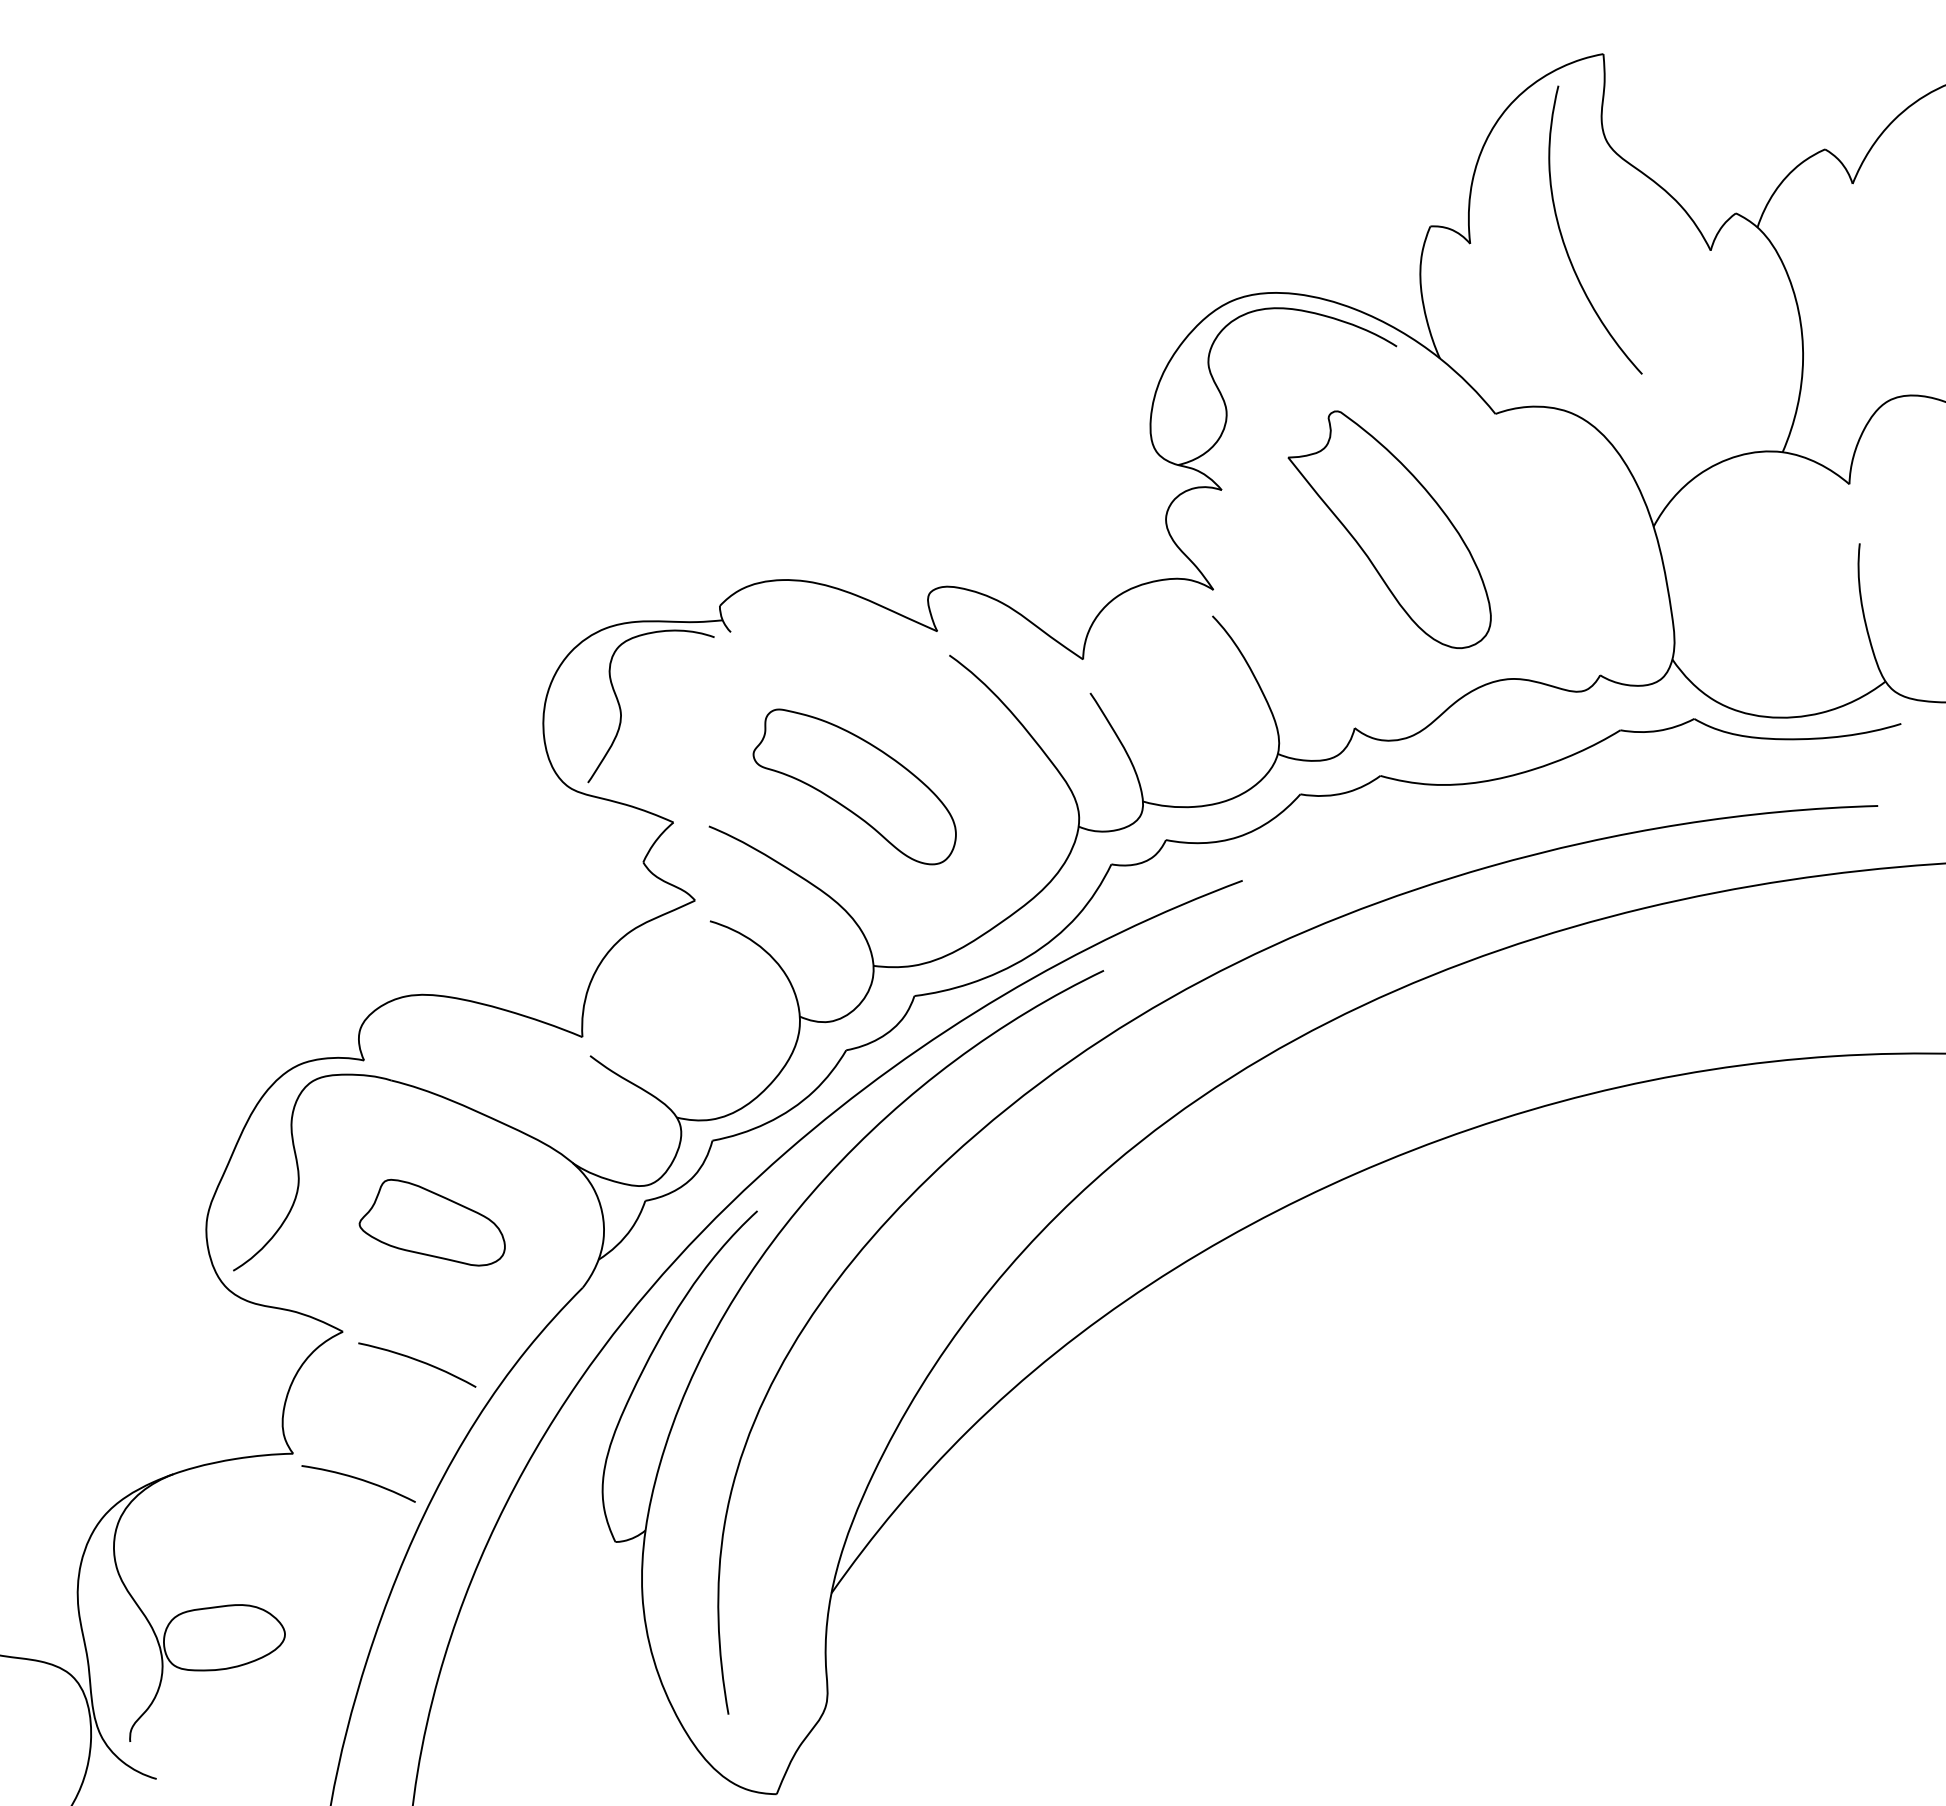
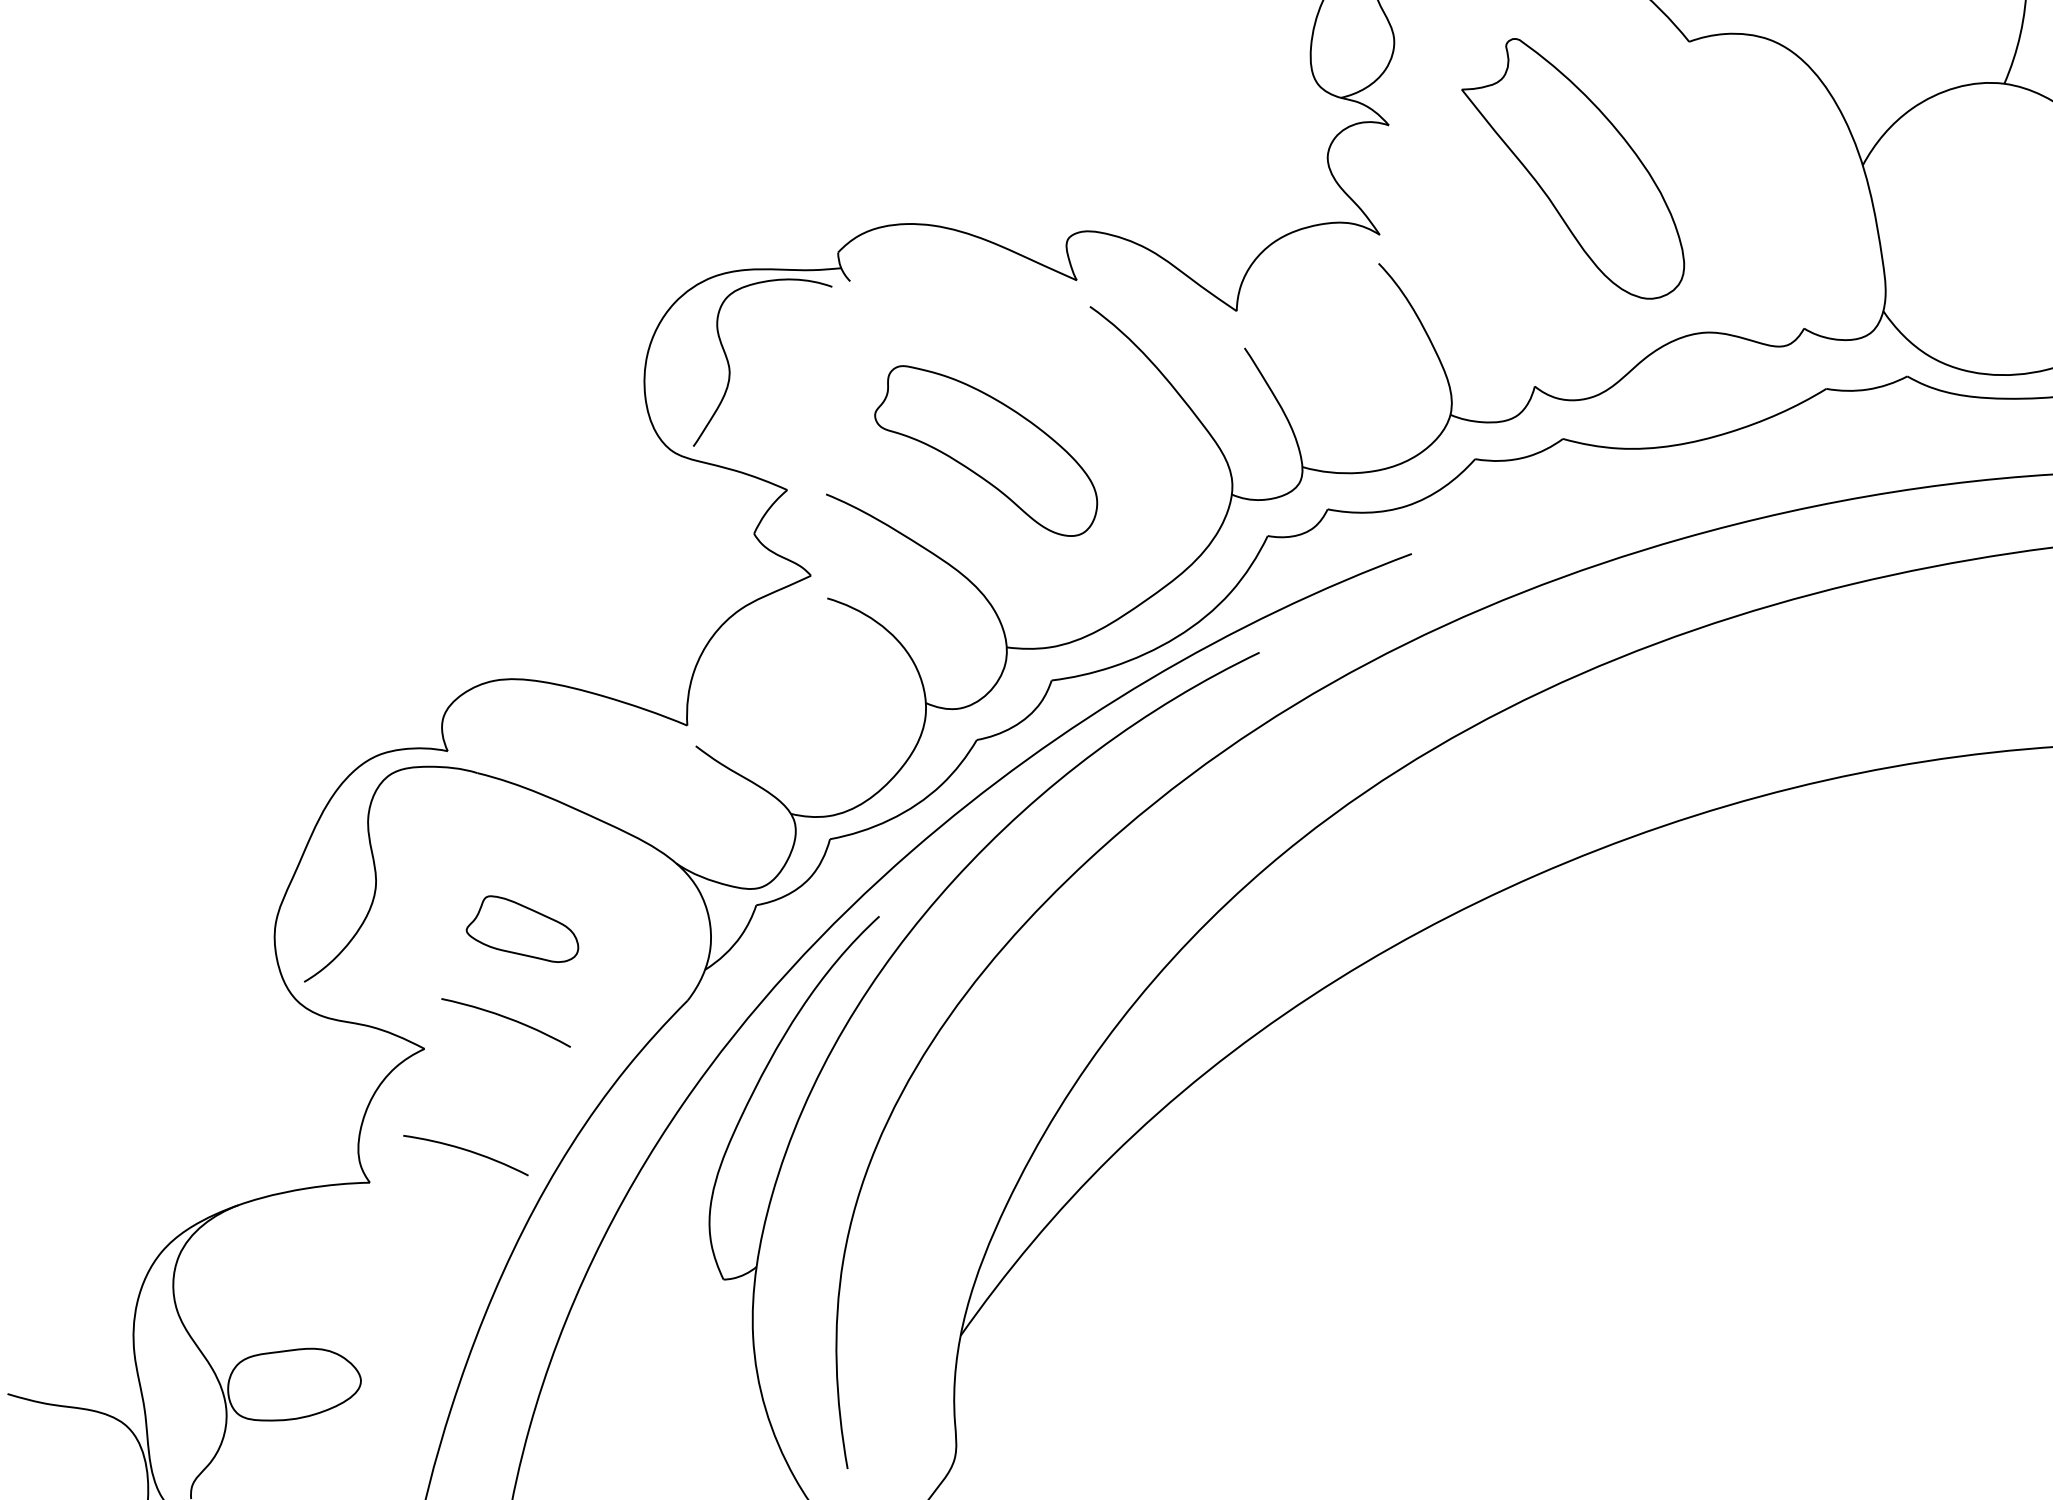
part: (431, 1222) -> (521, 928), size x0.7
curve: (417, 1361) -> (506, 1018), moved
curve: (360, 1480) -> (467, 1151), moved

